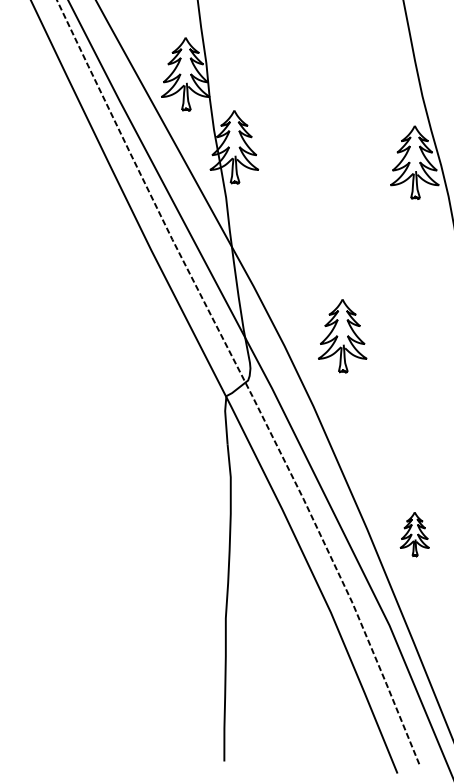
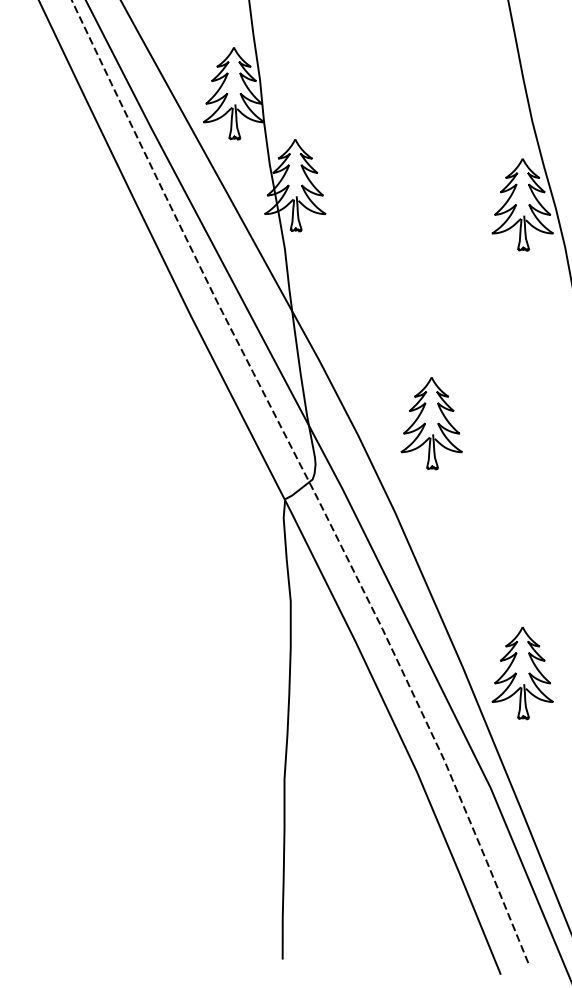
part: (414, 534) -> (522, 673), size x1.67

